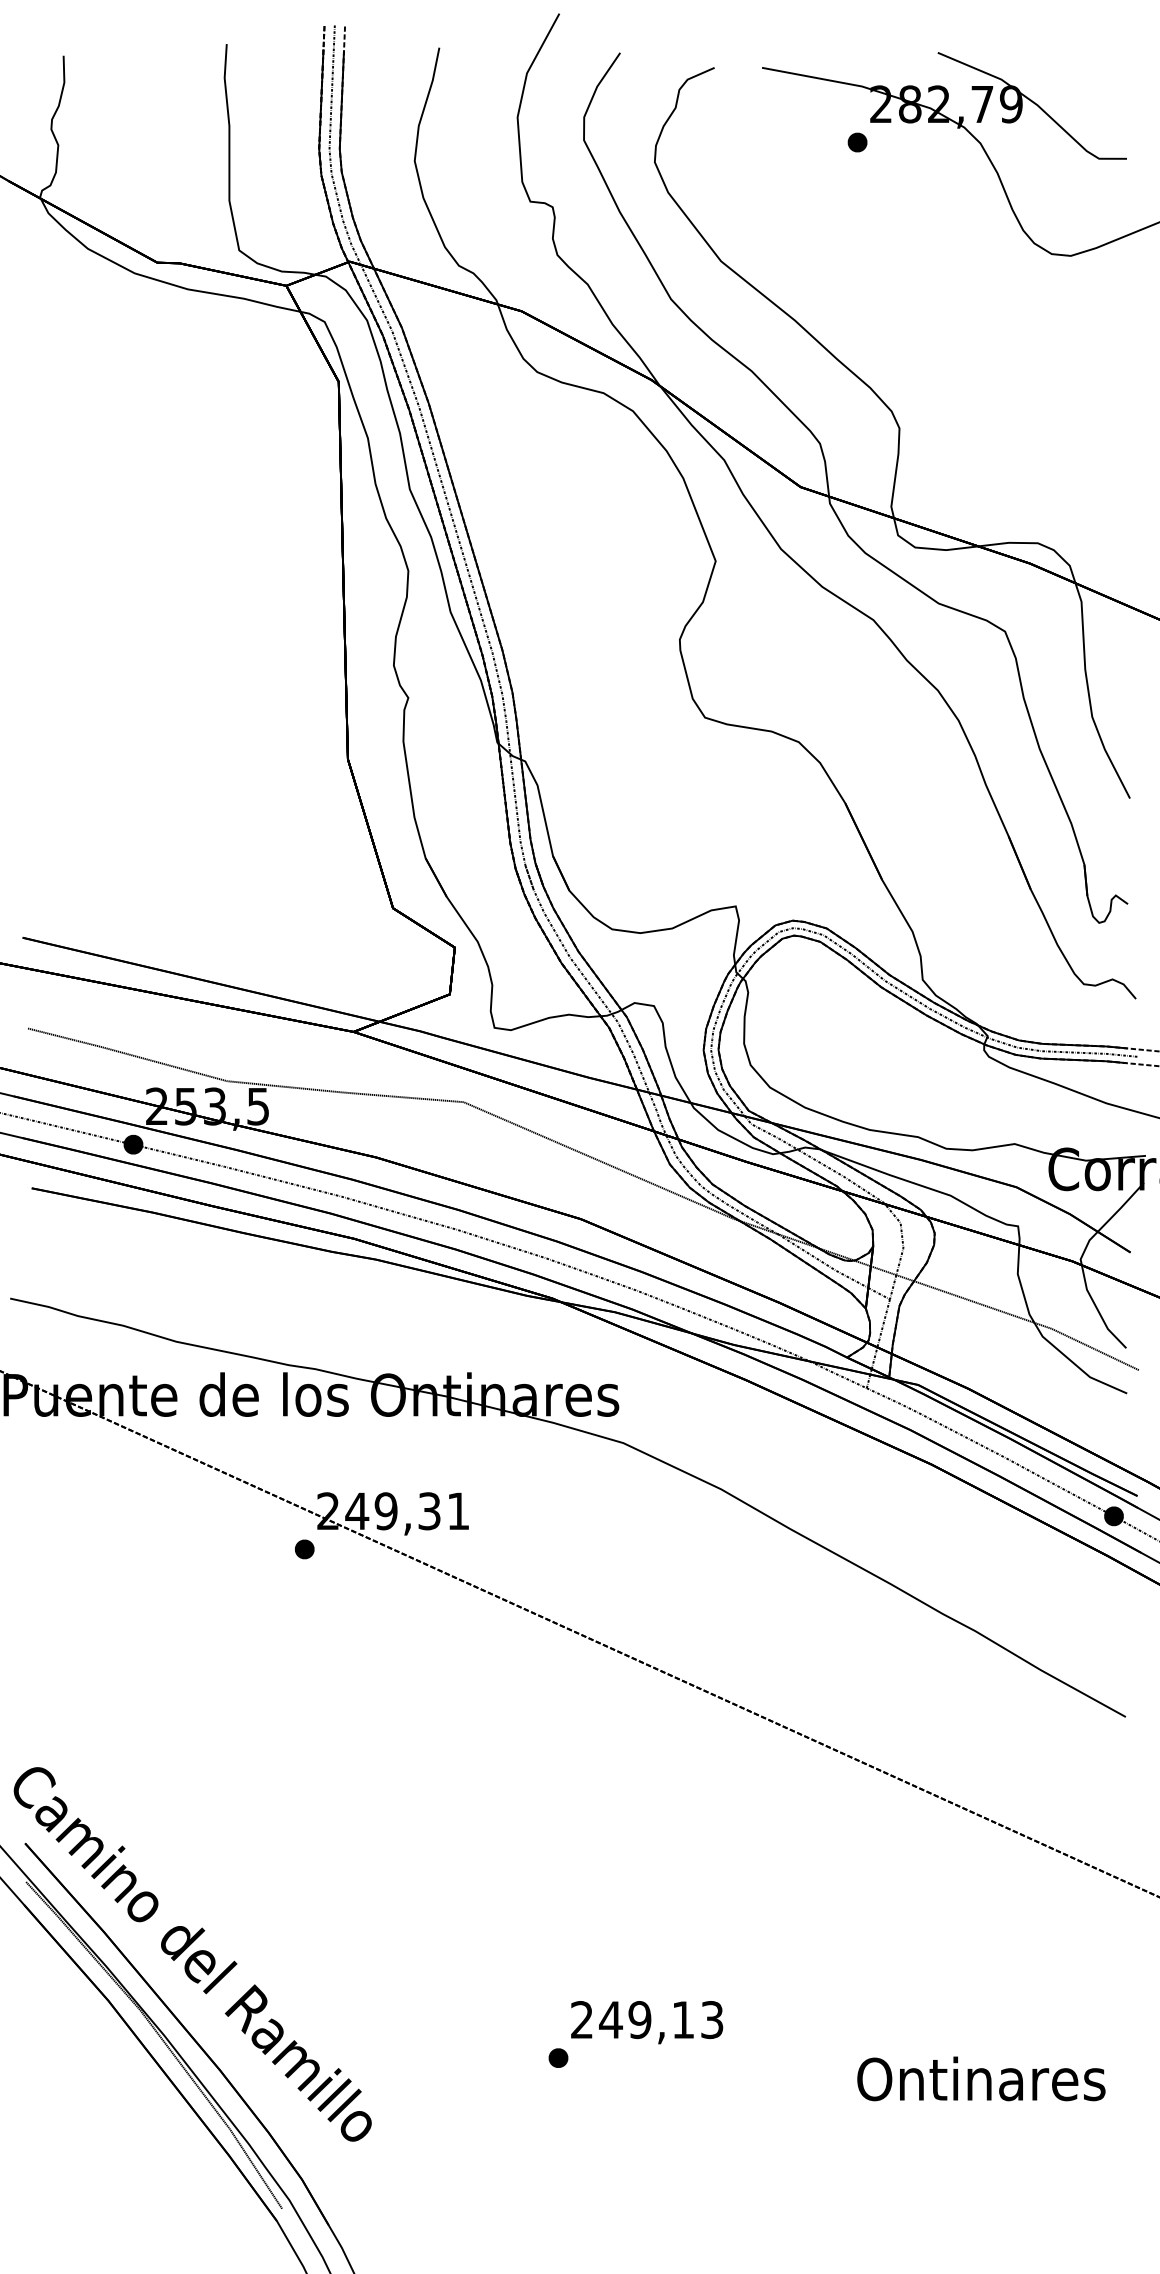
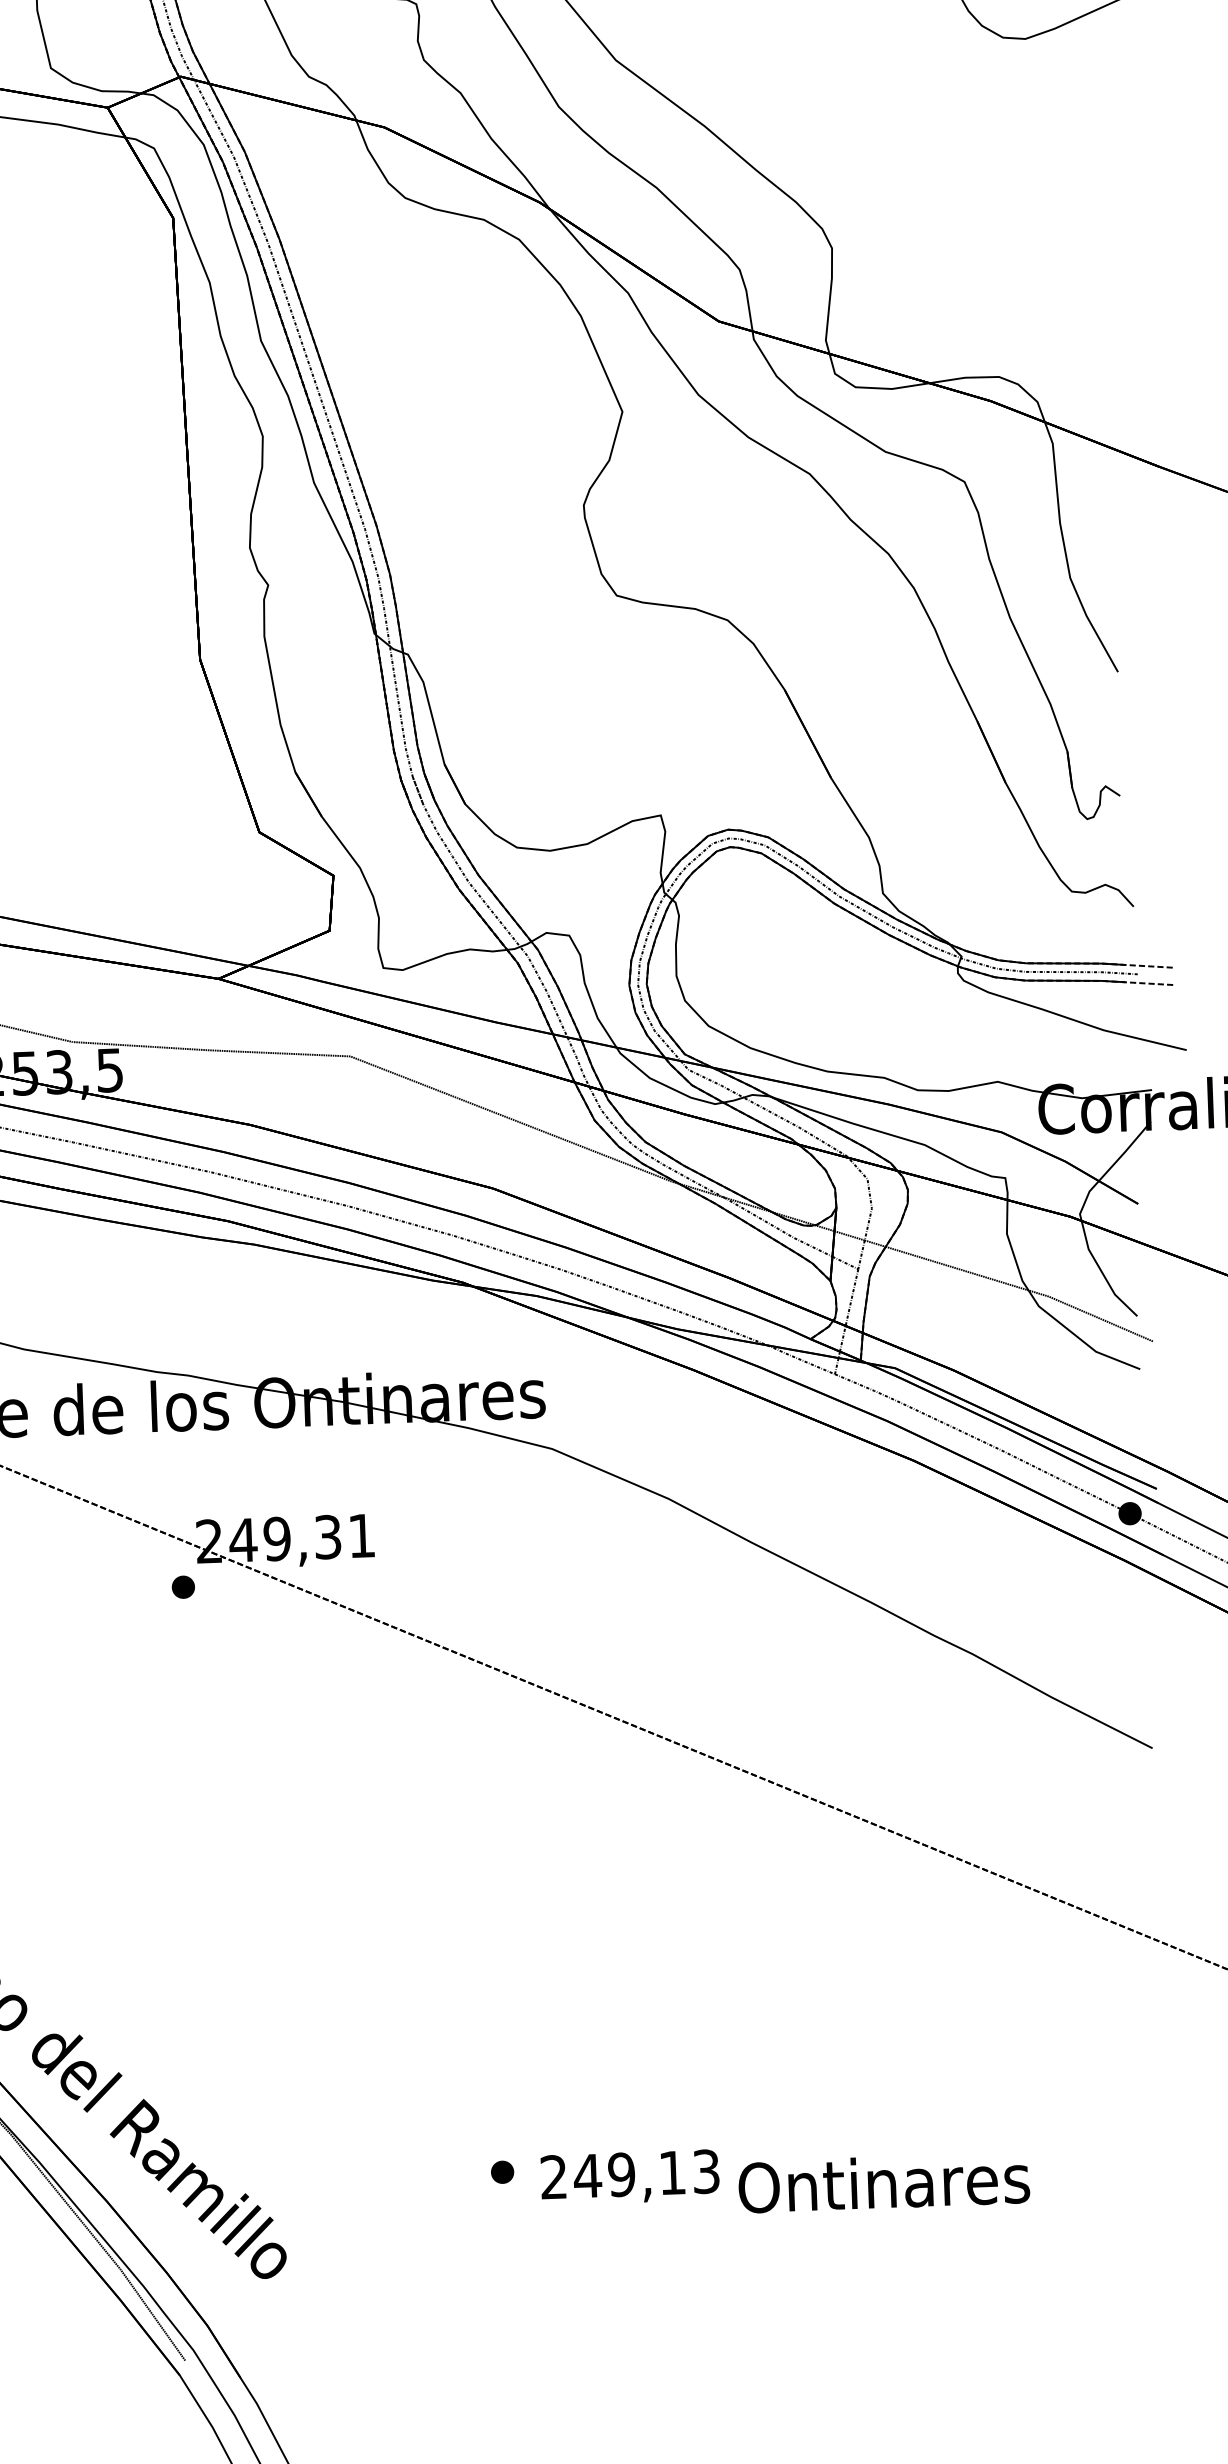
text: (647, 2022) -> (630, 2177), moved
text: (981, 2078) -> (884, 2182), moved

